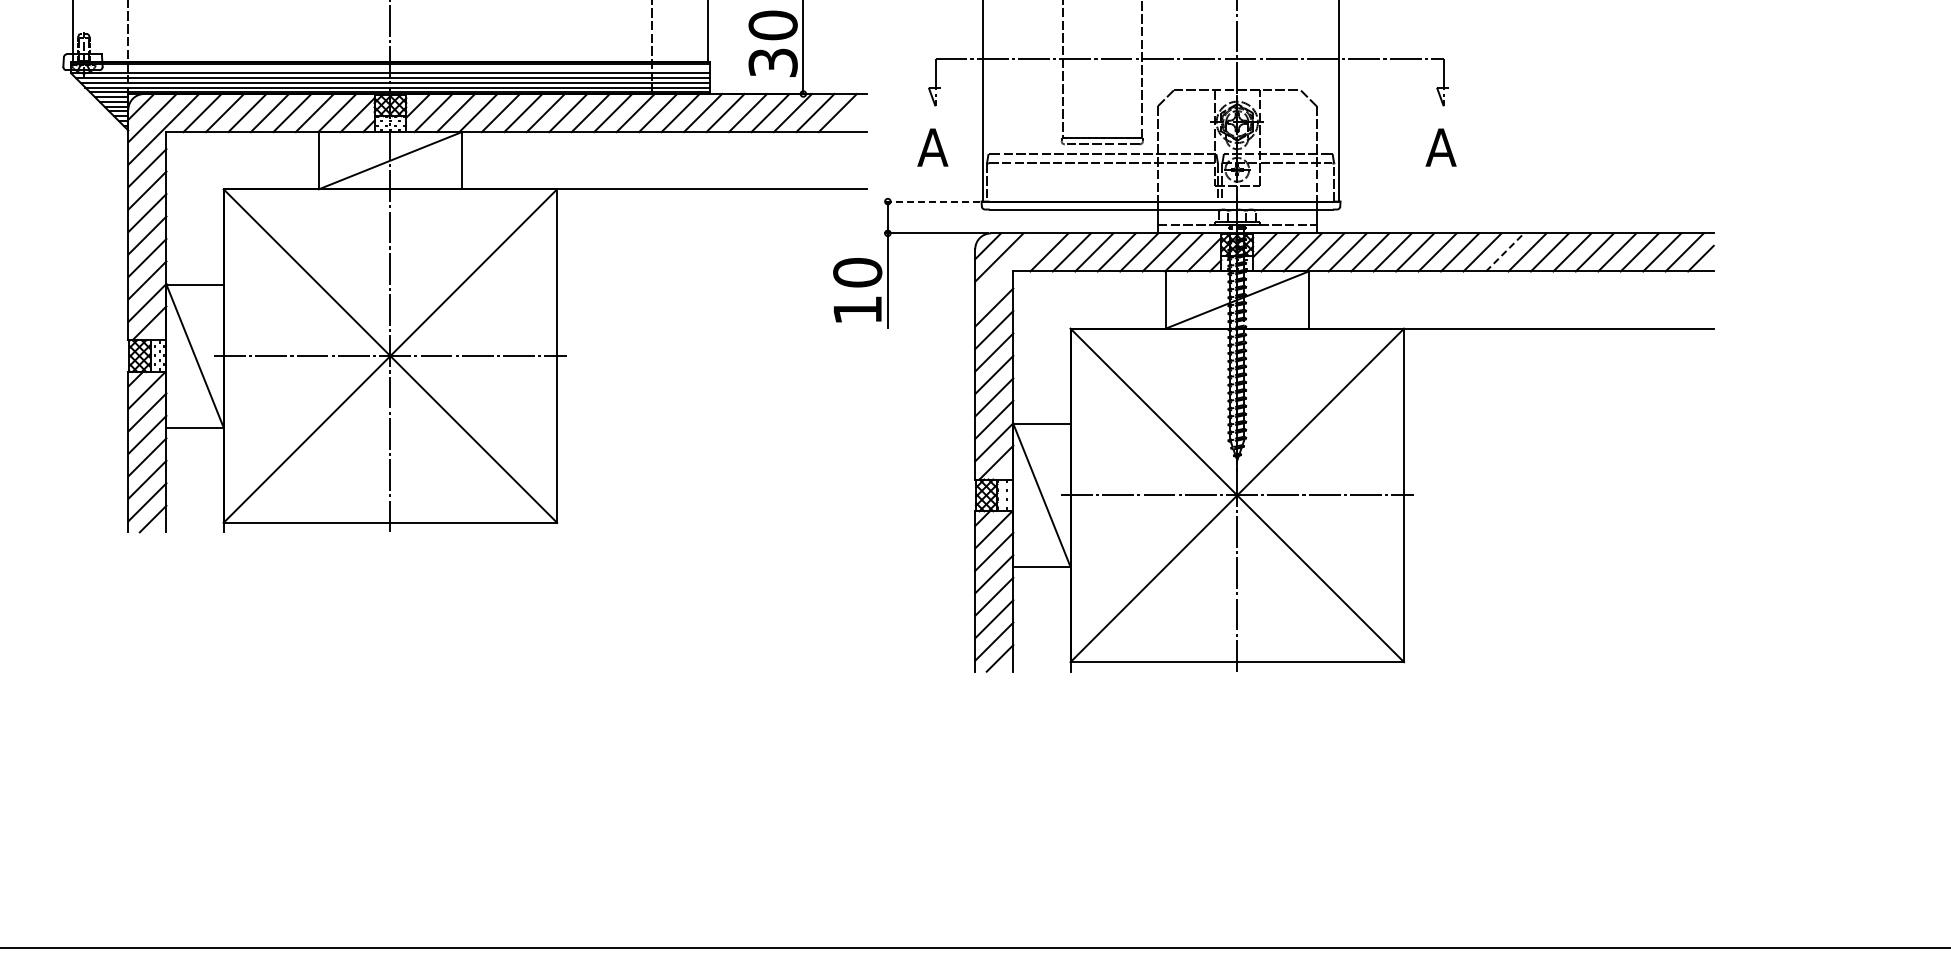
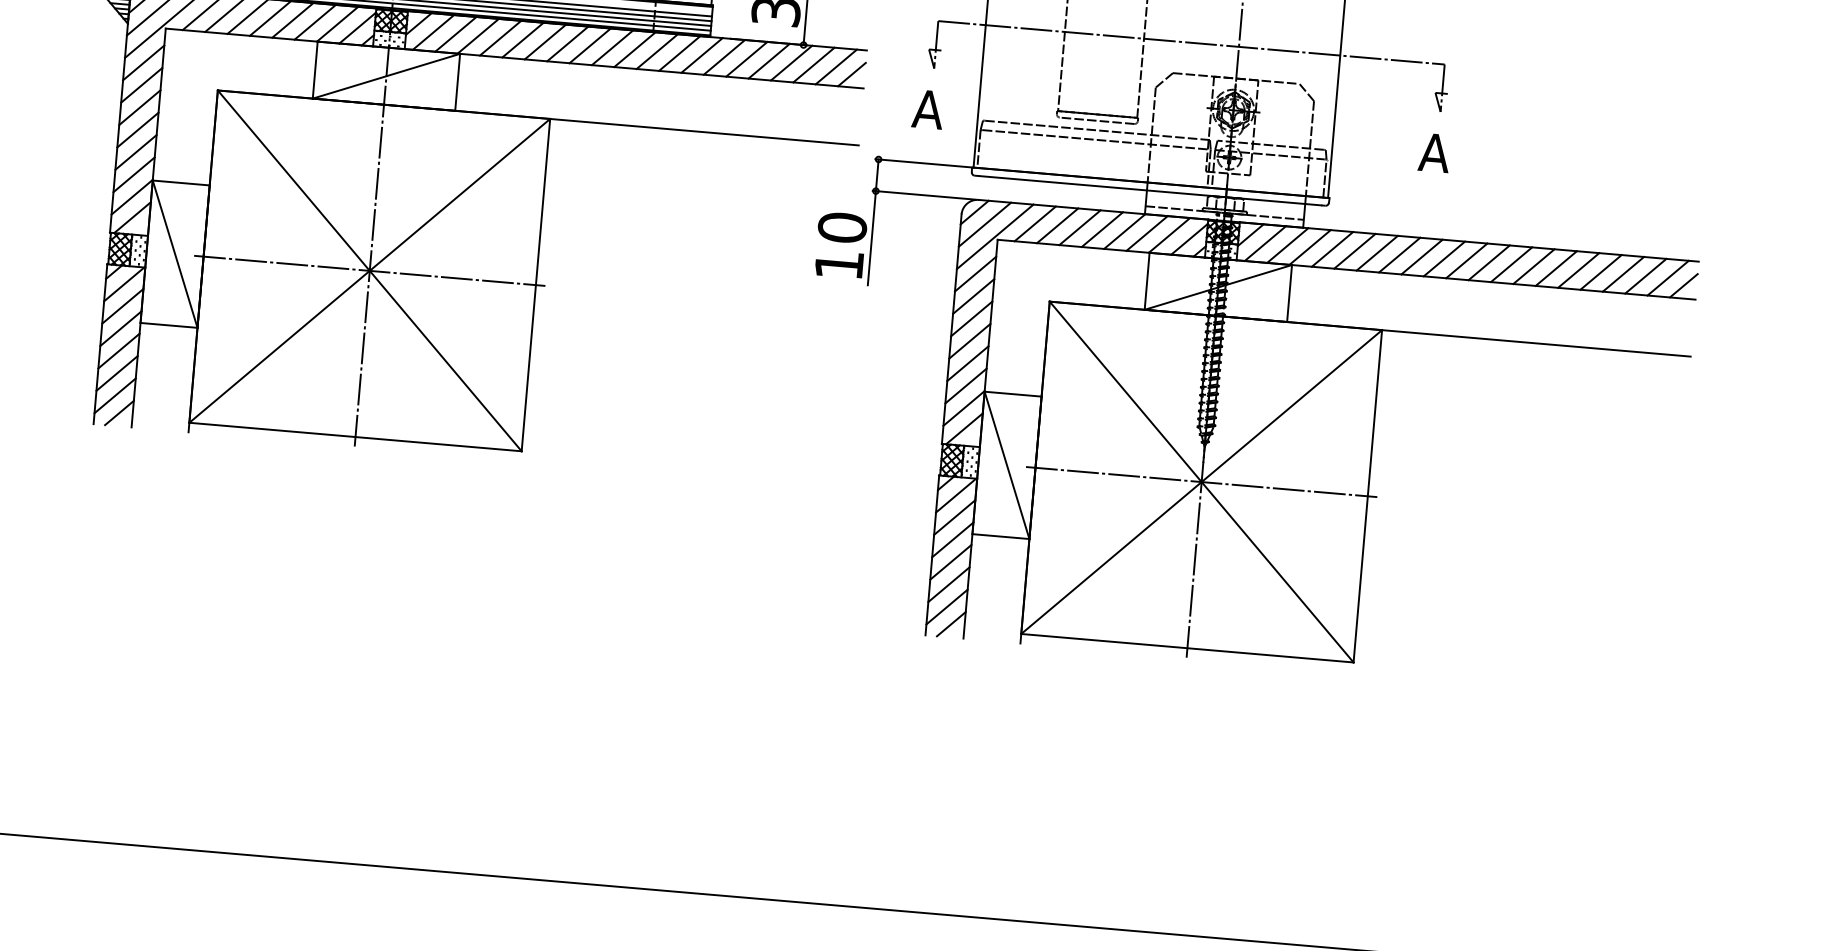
line: (853, 119) -> (851, 74), added
line: (932, 201) -> (923, 163), dashed -> solid
line: (1505, 252) -> (1489, 262), dashed -> solid
line: (1010, 268) -> (995, 236), added

